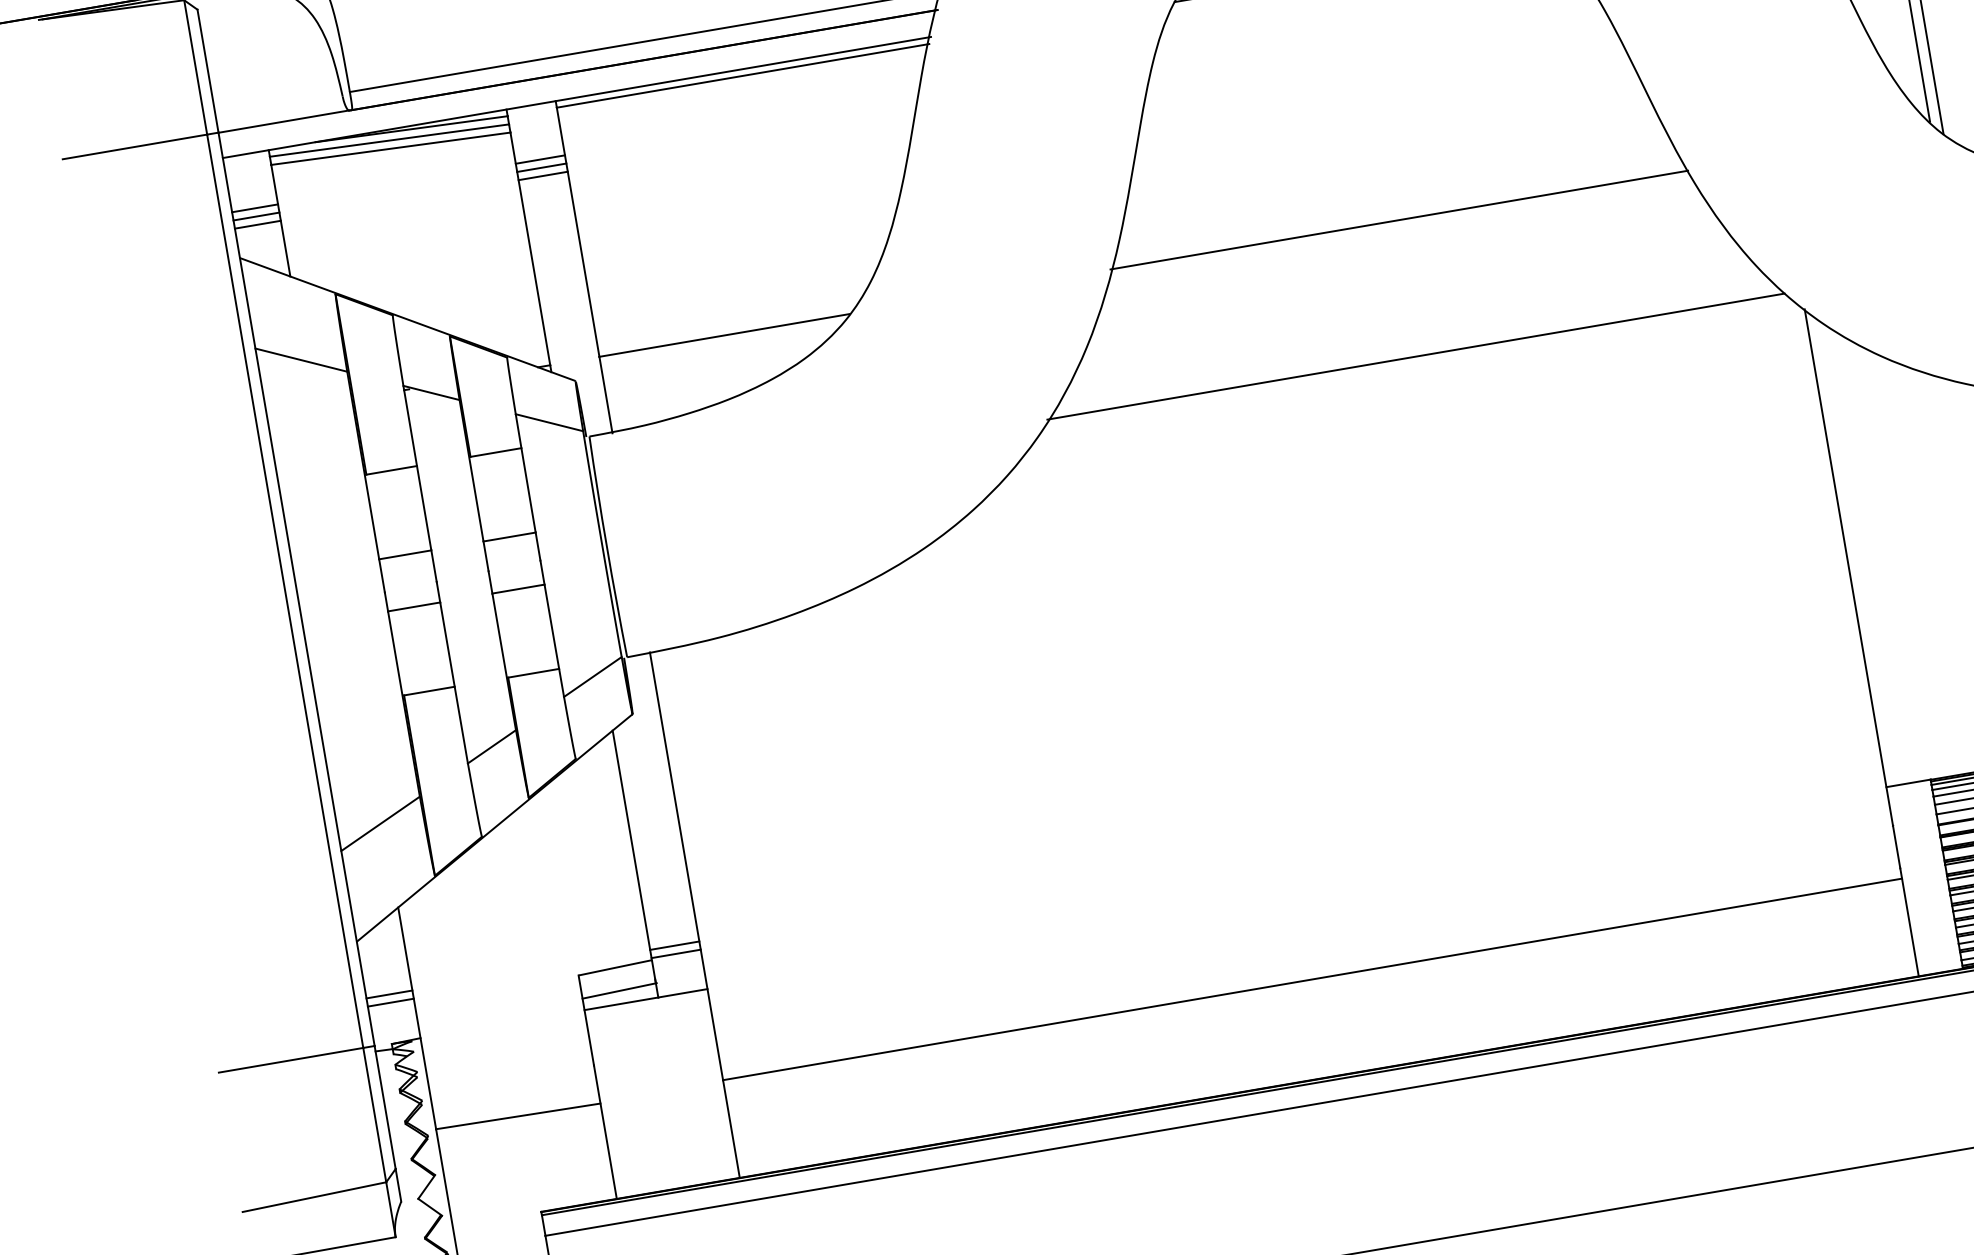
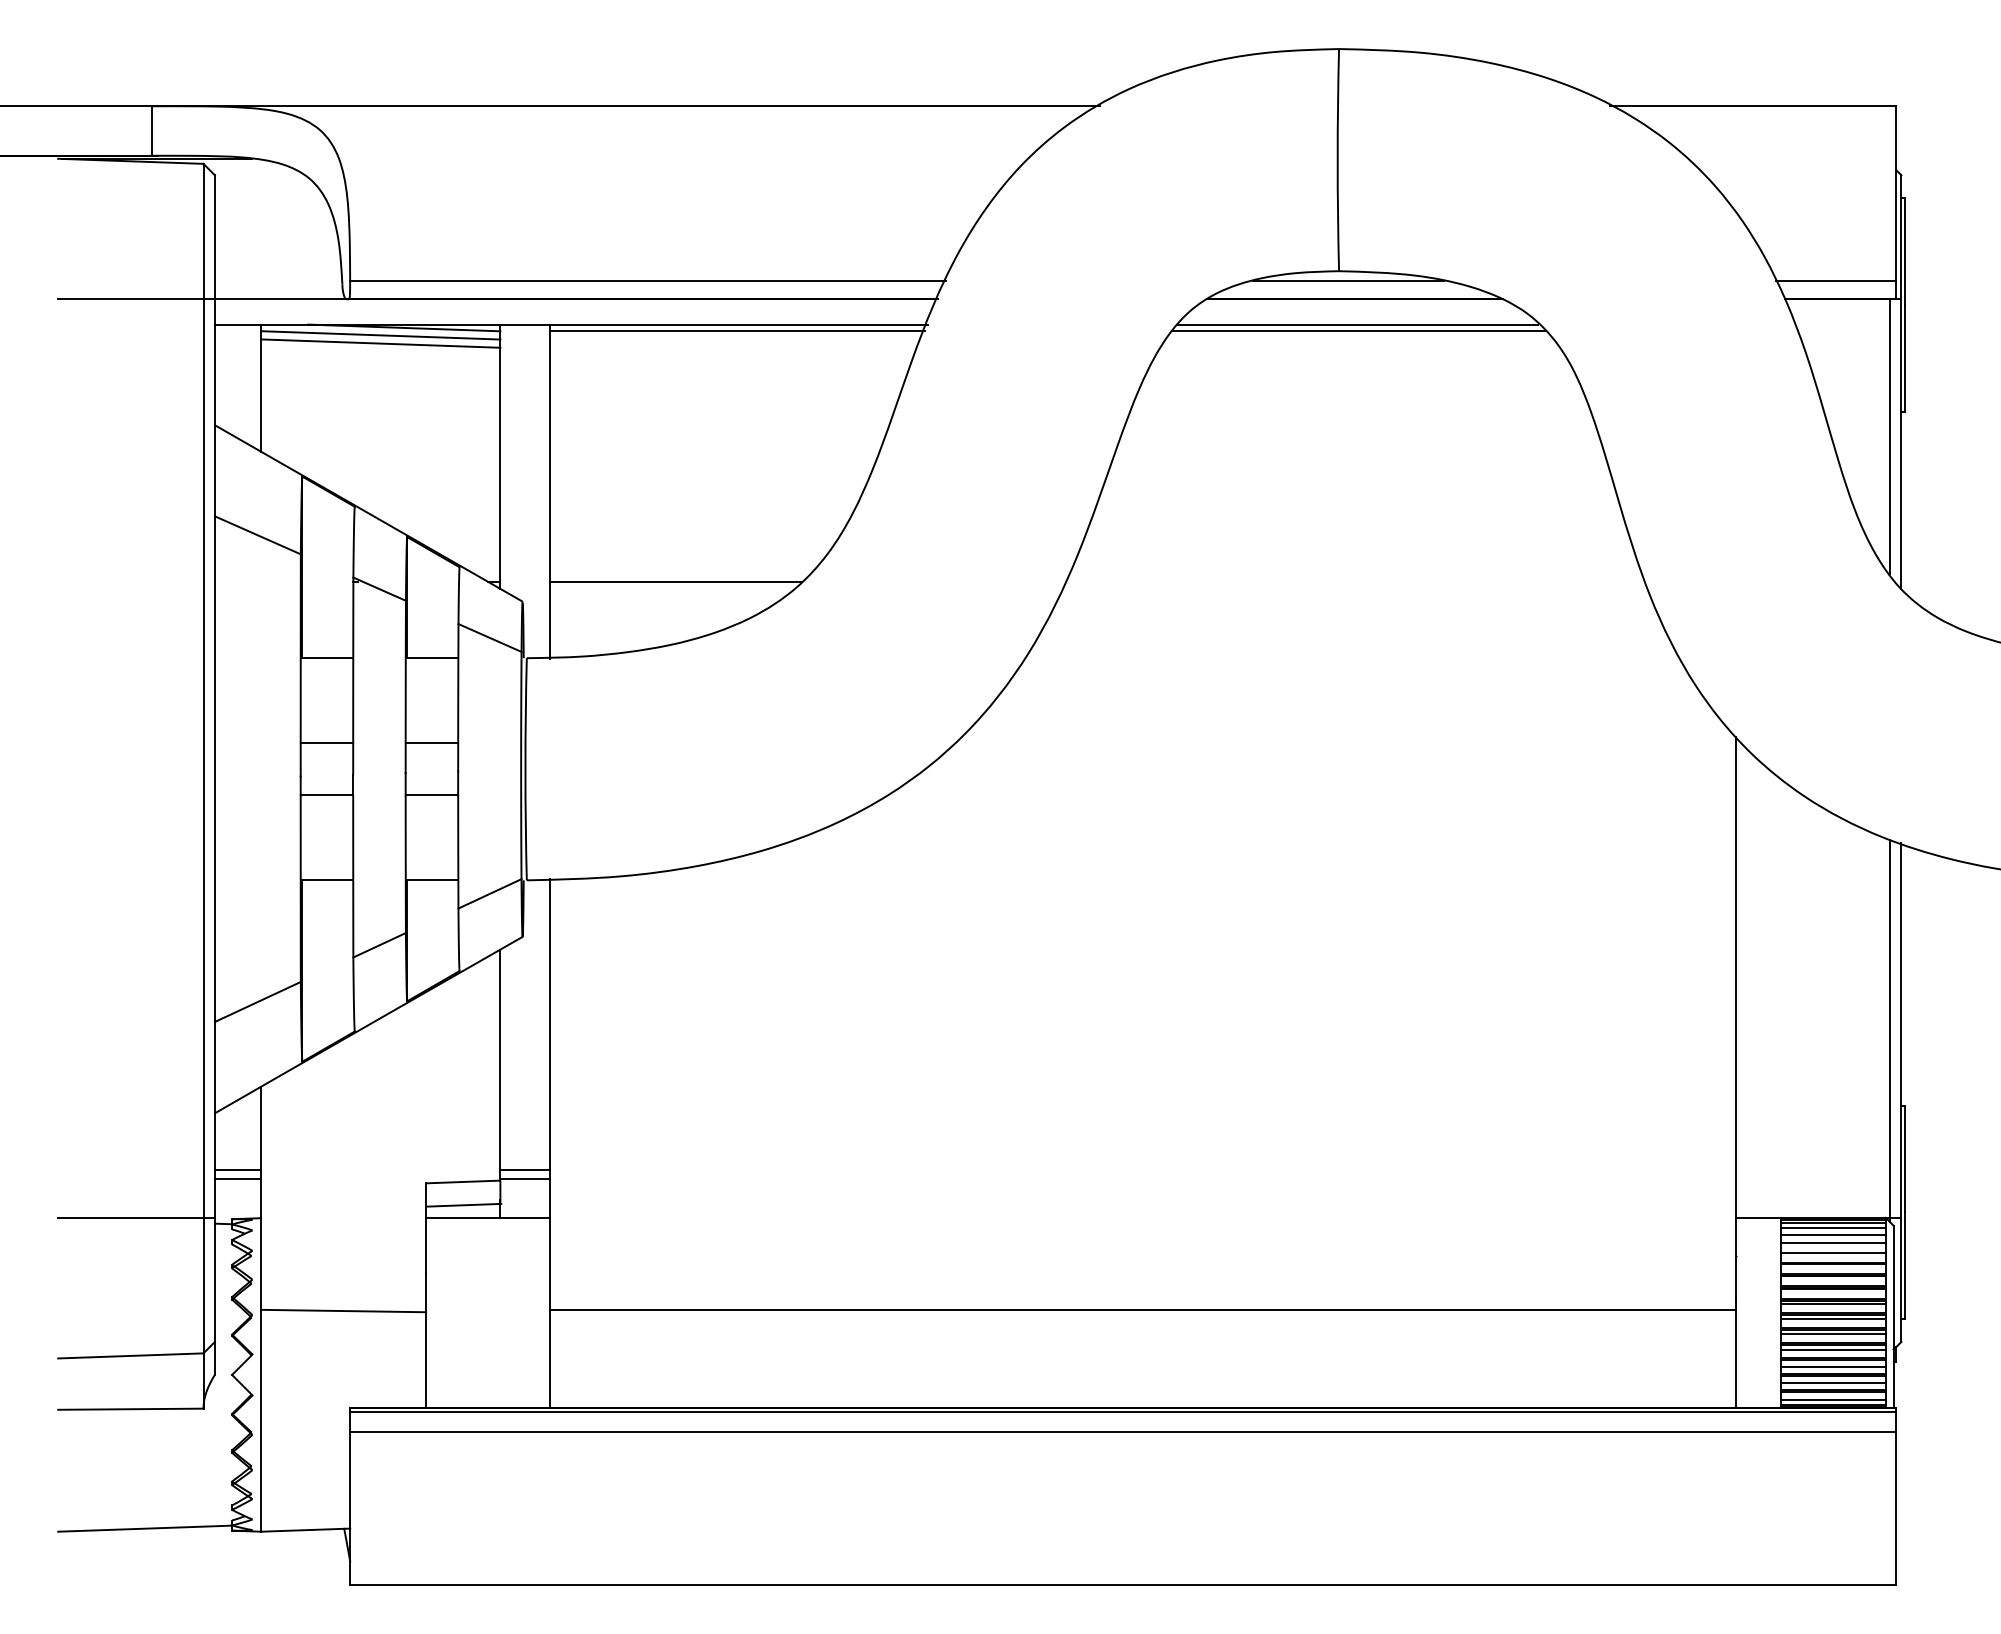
line: (539, 160) -> (524, 379), removed
line: (541, 167) -> (524, 387), removed
line: (542, 175) -> (524, 395), removed
line: (254, 208) -> (237, 379), removed
line: (255, 216) -> (237, 387), removed
line: (1398, 219) -> (1354, 581), removed
line: (257, 224) -> (237, 395), removed
line: (1416, 356) -> (1348, 718), removed

